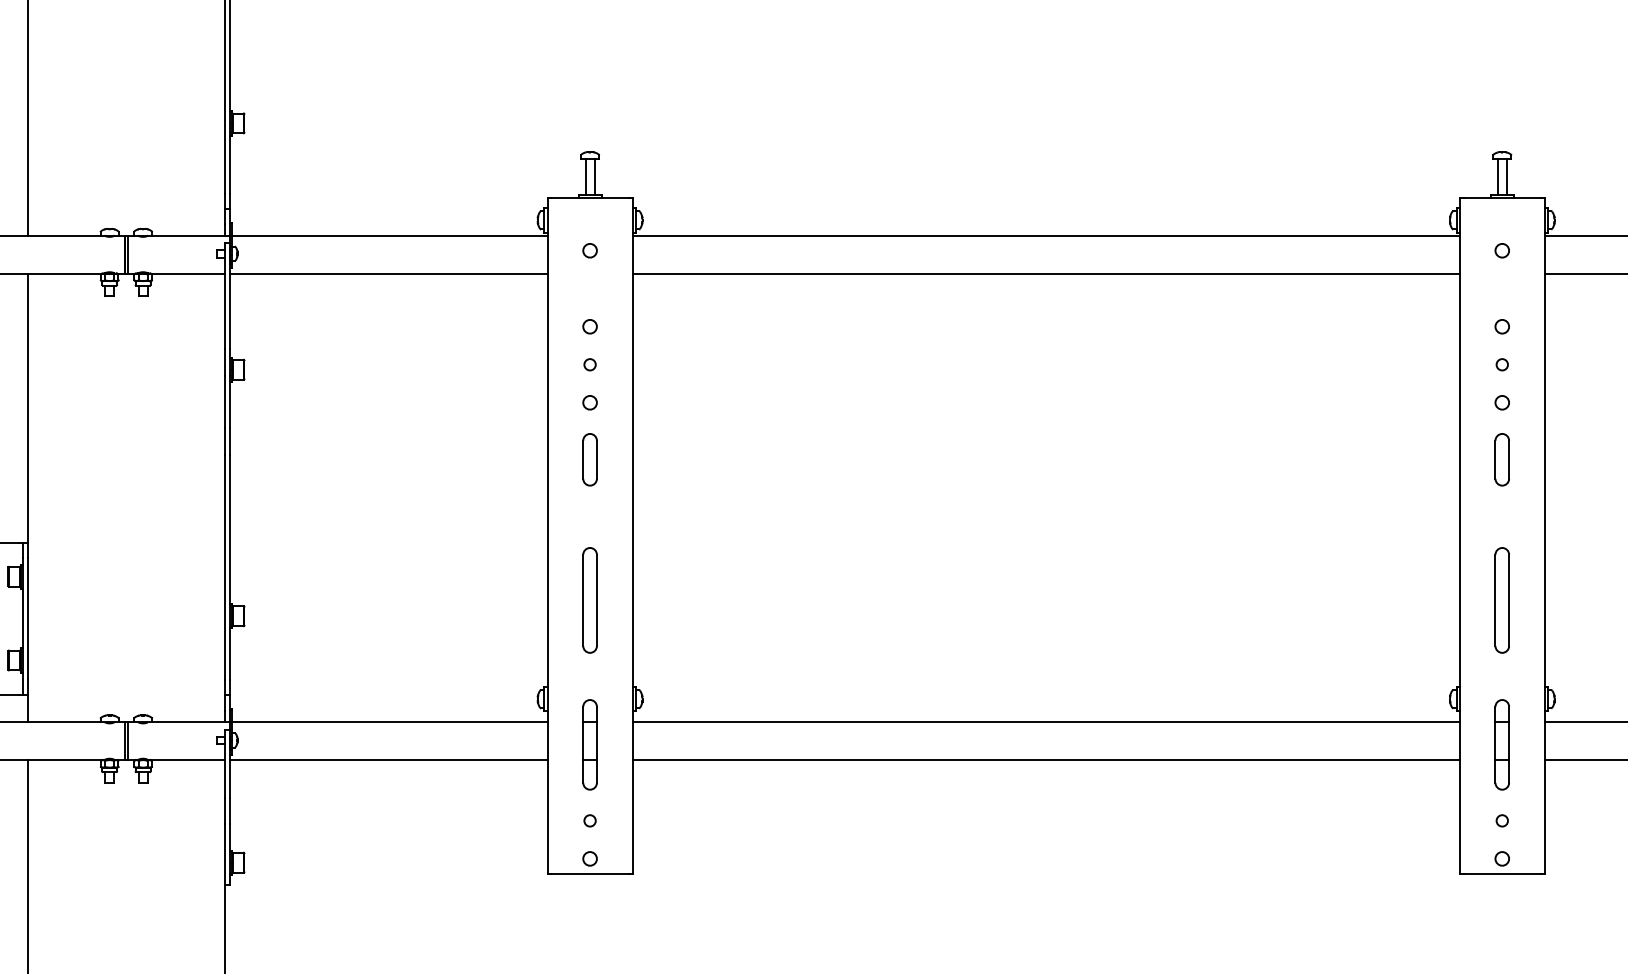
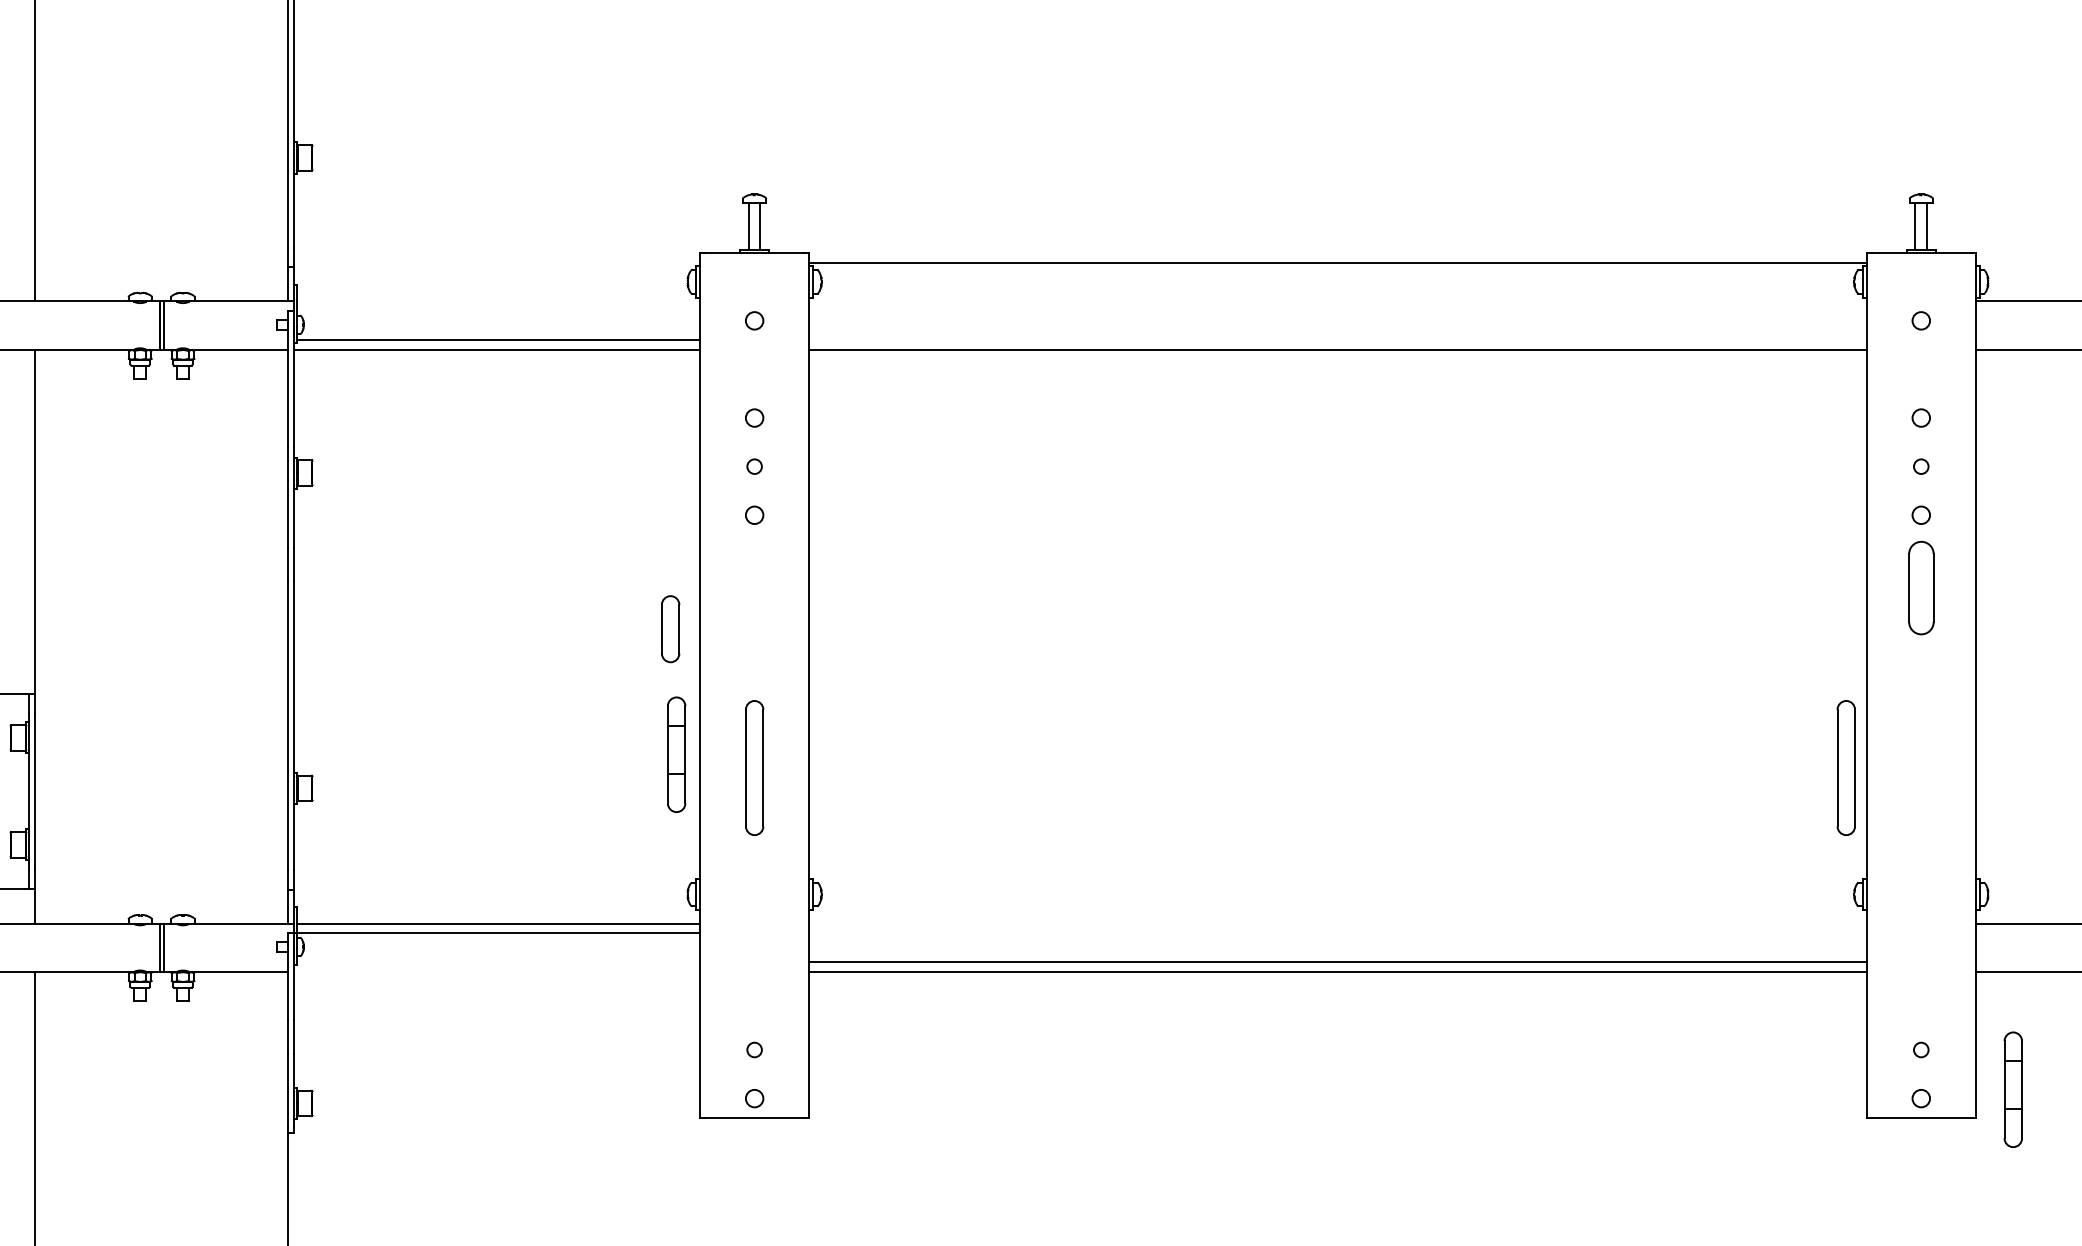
line: (389, 235) -> (498, 340), moved
line: (1045, 235) -> (1337, 263), moved
part: (589, 460) -> (670, 629), moved
part: (1501, 460) -> (1920, 588), size x1.4
part: (1501, 599) -> (1845, 767), moved
line: (1045, 721) -> (1337, 961), moved
part: (589, 744) -> (676, 754), moved
part: (1501, 744) -> (2012, 1089), moved
line: (388, 760) -> (496, 933), moved

